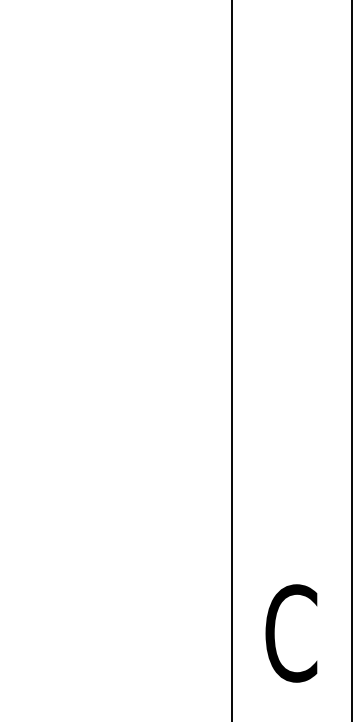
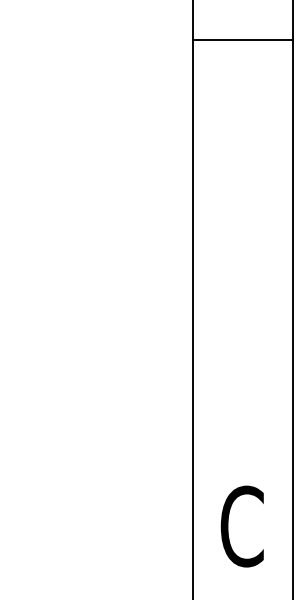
line: (292, 48) -> (243, 40), added

